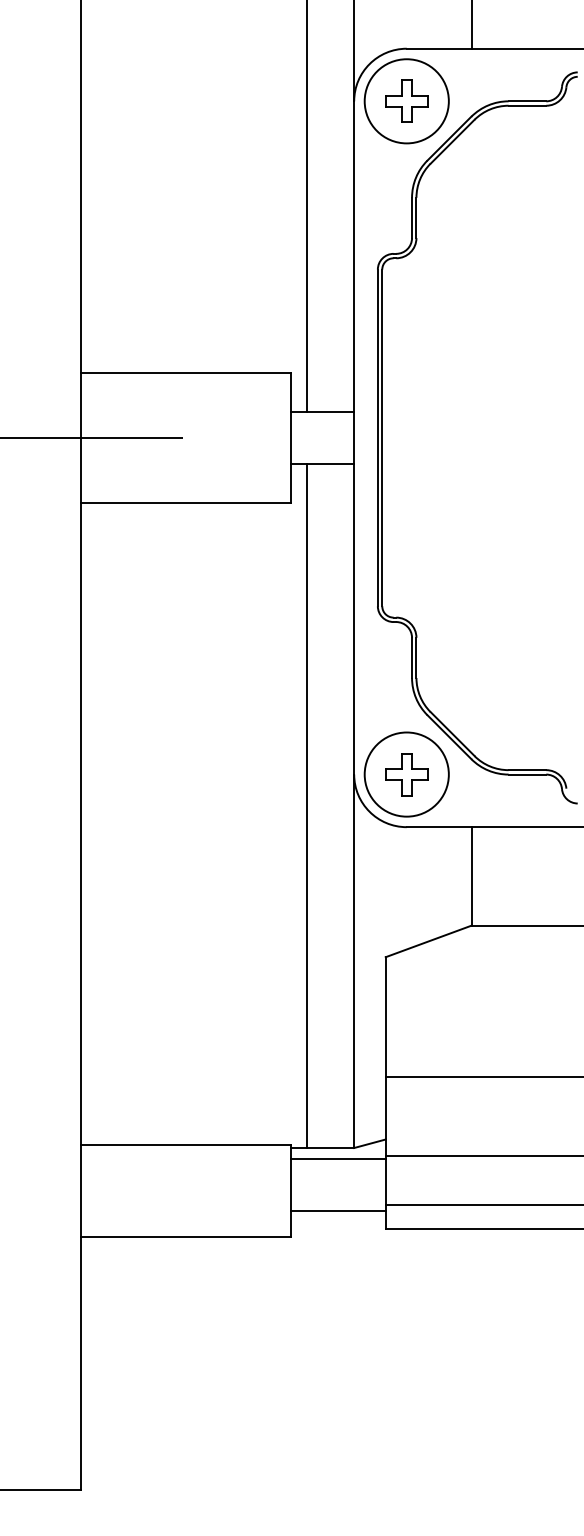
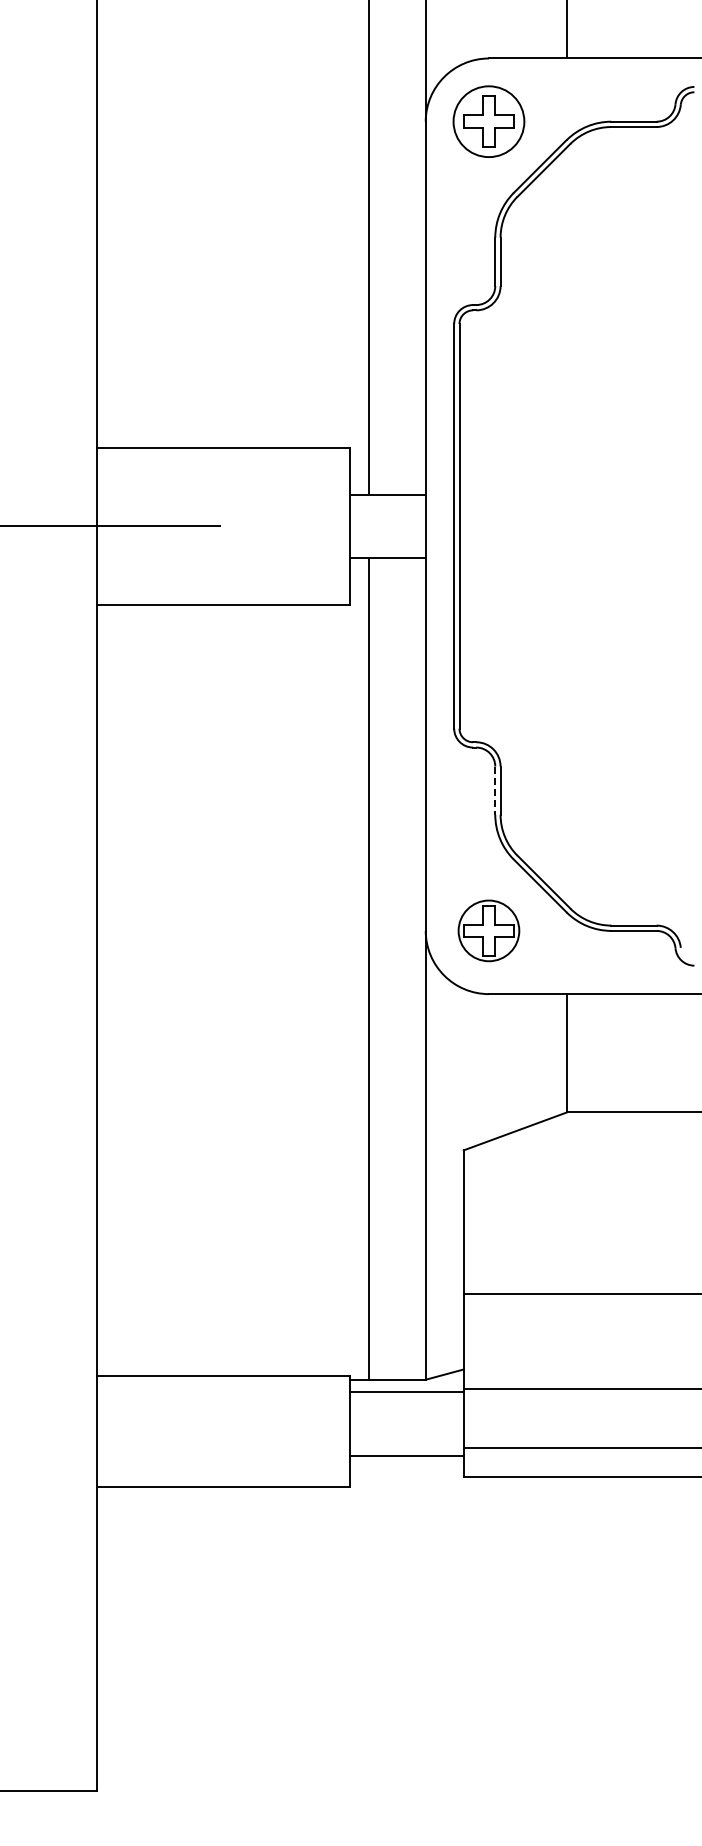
circle: (406, 101) -> (488, 121), size x0.7
line: (412, 658) -> (495, 791), solid -> dashed
circle: (406, 774) -> (488, 930), size x0.6

